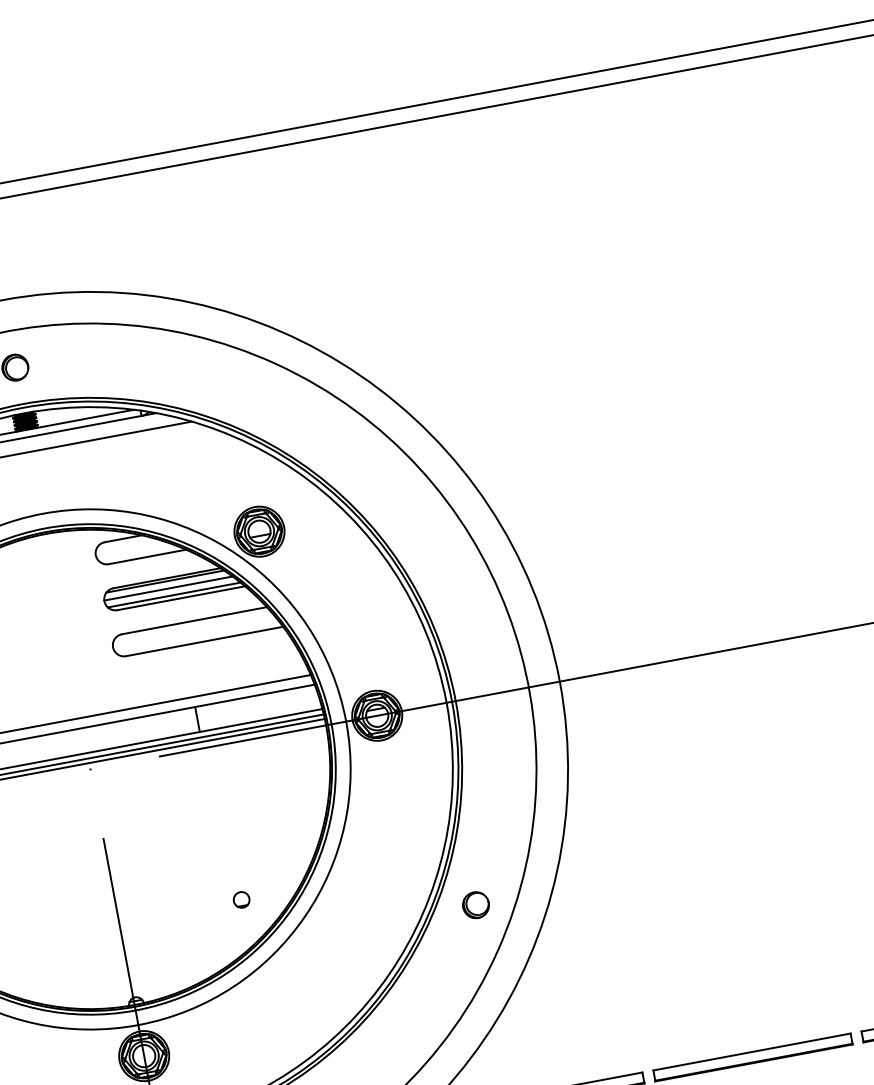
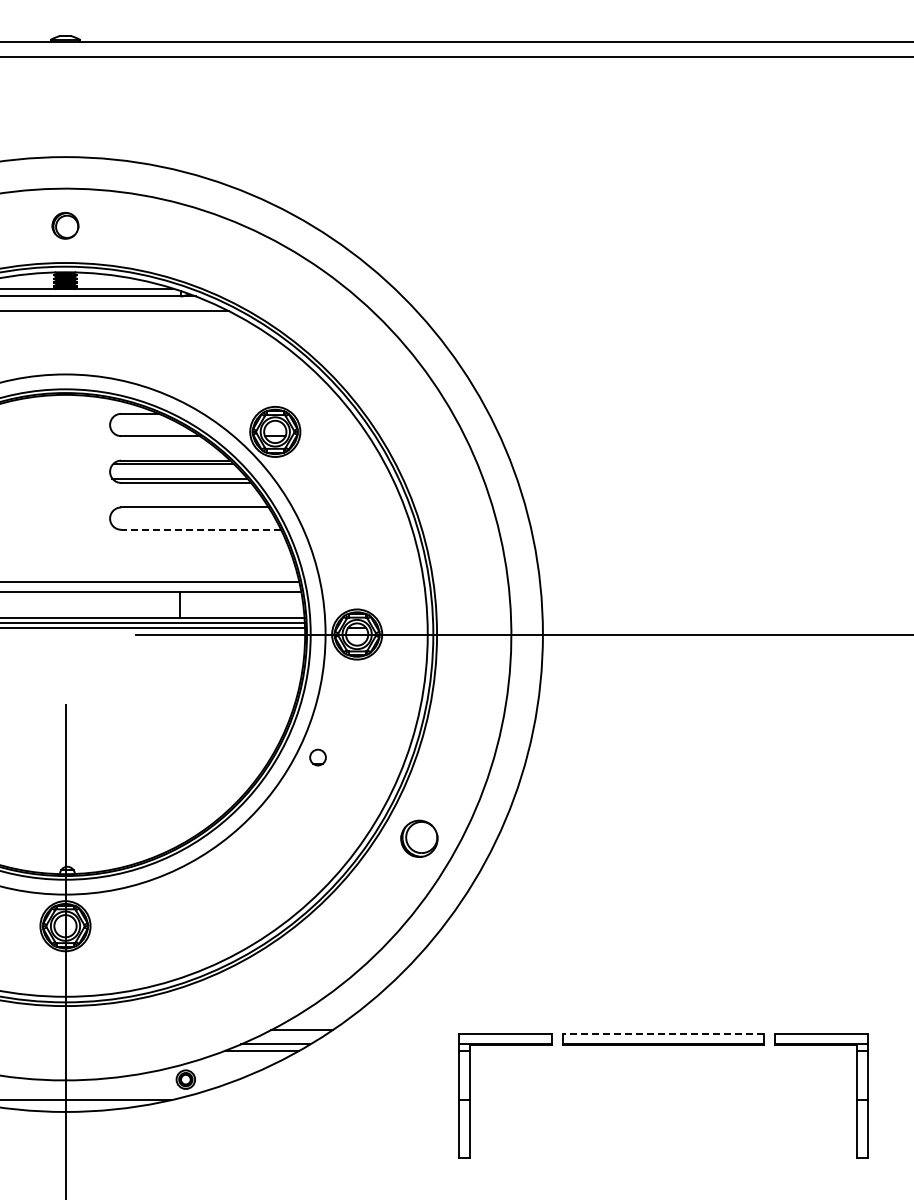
line: (168, 588) -> (175, 471), removed
line: (204, 641) -> (201, 529), solid -> dashed
part: (241, 899) -> (317, 757), moved
part: (476, 904) -> (419, 838), size x1.4
line: (751, 1051) -> (663, 1033), solid -> dashed

